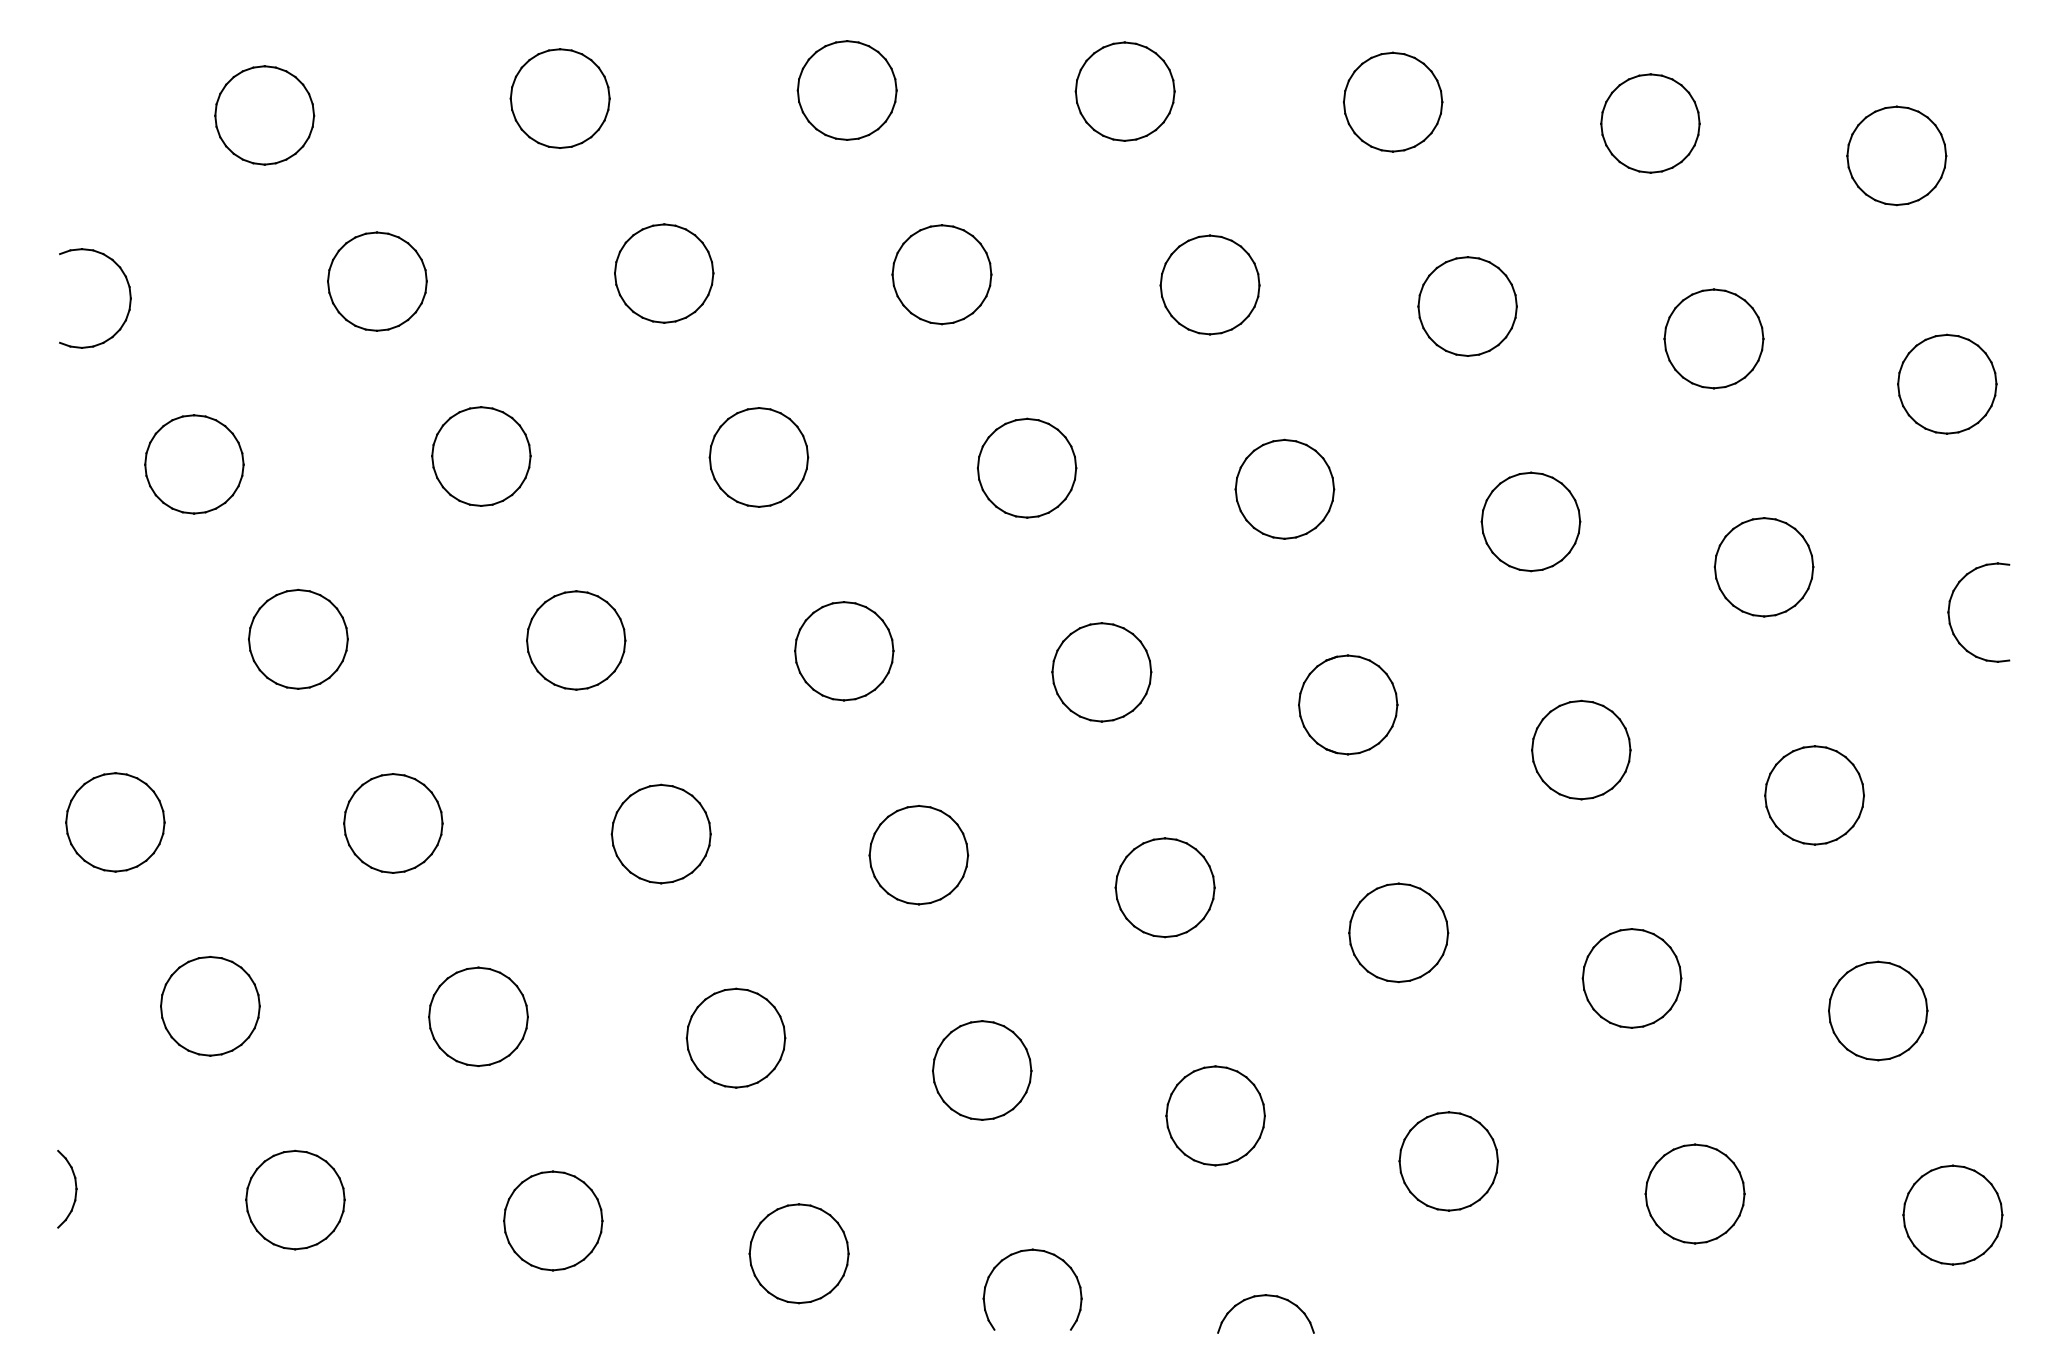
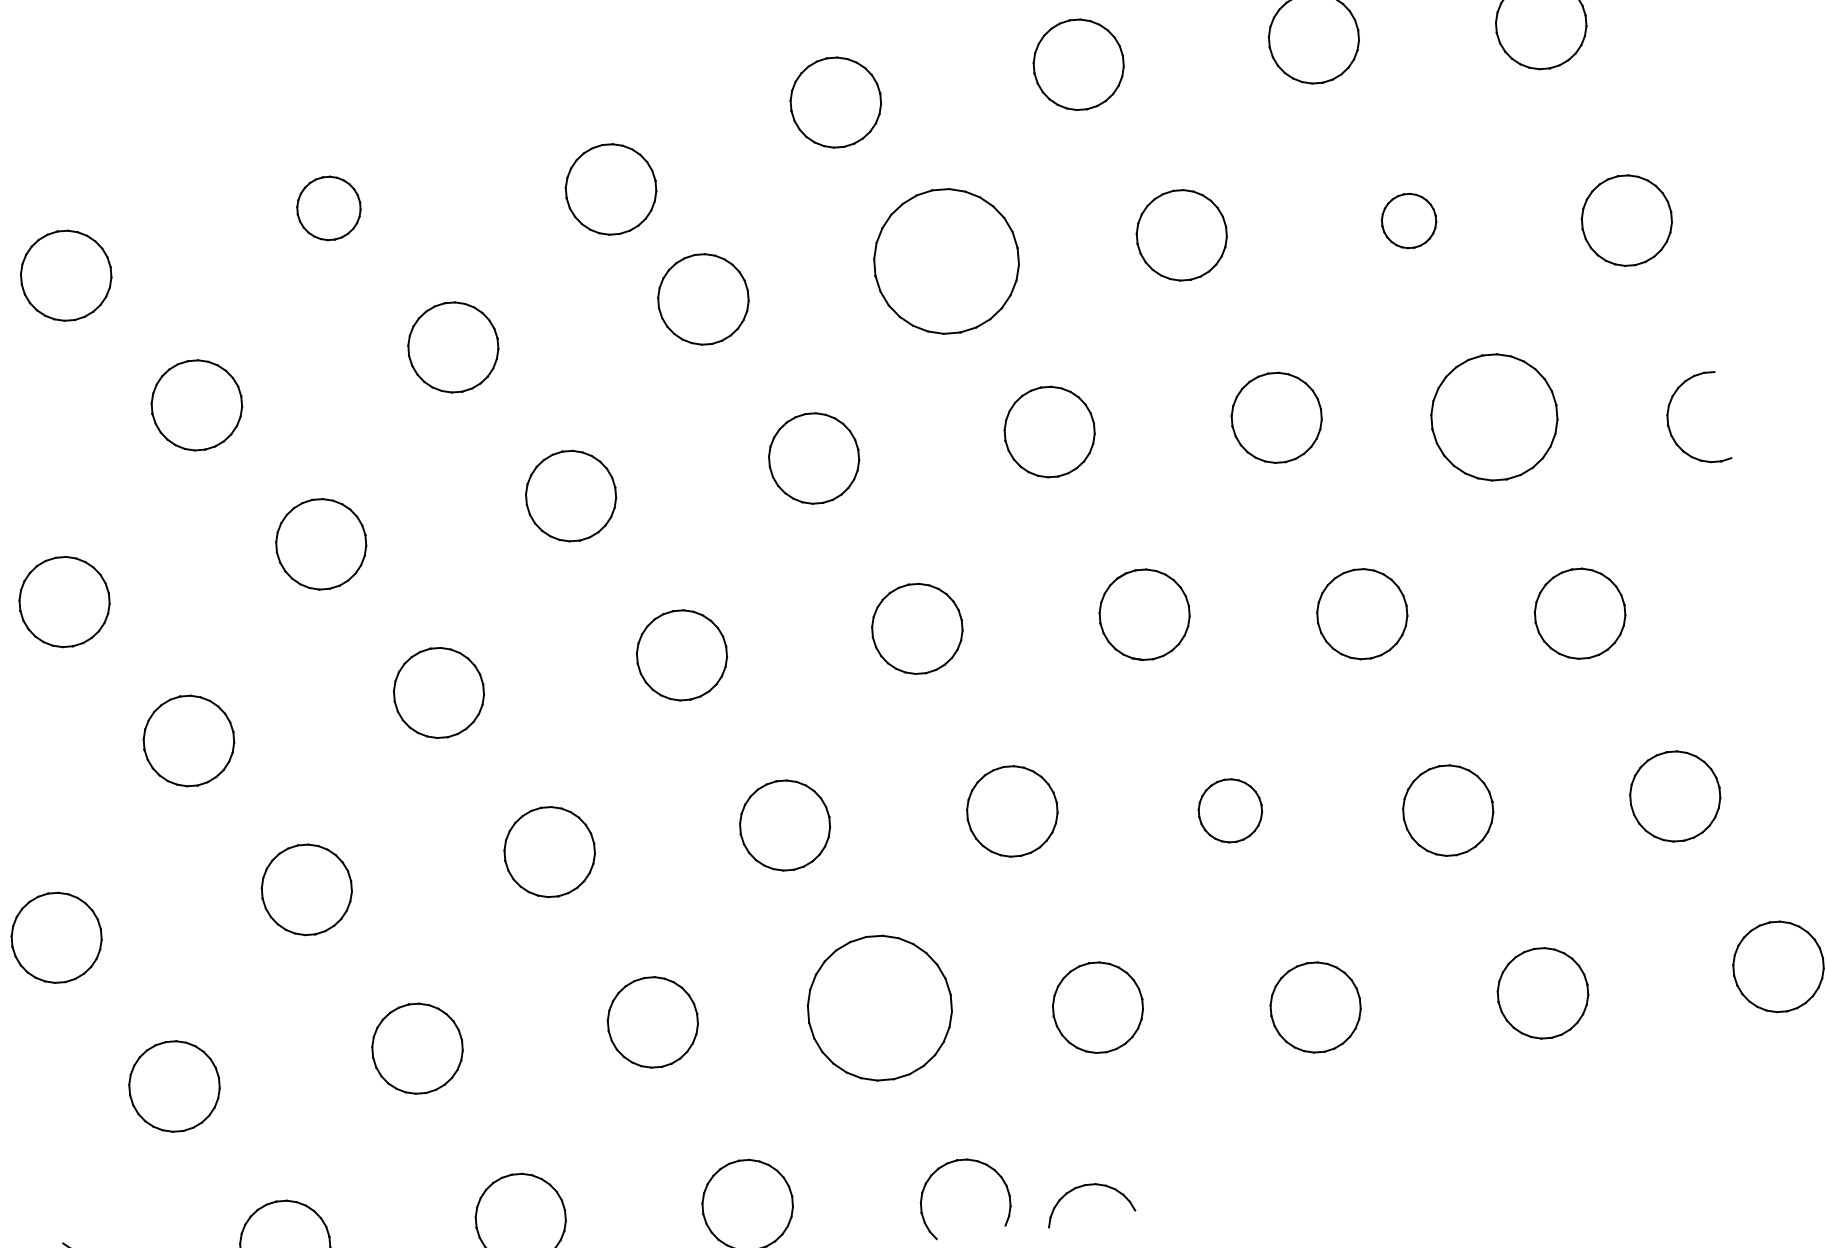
part: (846, 90) -> (610, 189), moved
part: (559, 98) -> (328, 208), size x0.7
part: (1209, 284) -> (945, 261), size x1.6
part: (1713, 338) -> (1408, 220), size x0.6
part: (1763, 567) -> (1493, 417), size x1.4
part: (1398, 932) -> (1230, 810), size x0.7
part: (982, 1070) -> (880, 1008), size x1.6
part: (1265, 1296) -> (1085, 1186), moved

